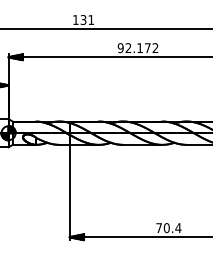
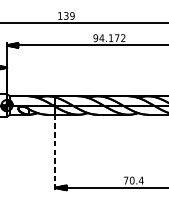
text: (91, 20) -> (72, 16), 131 -> 139
text: (128, 47) -> (101, 37), 92.172 -> 94.172
line: (69, 192) -> (55, 152), solid -> dashed

